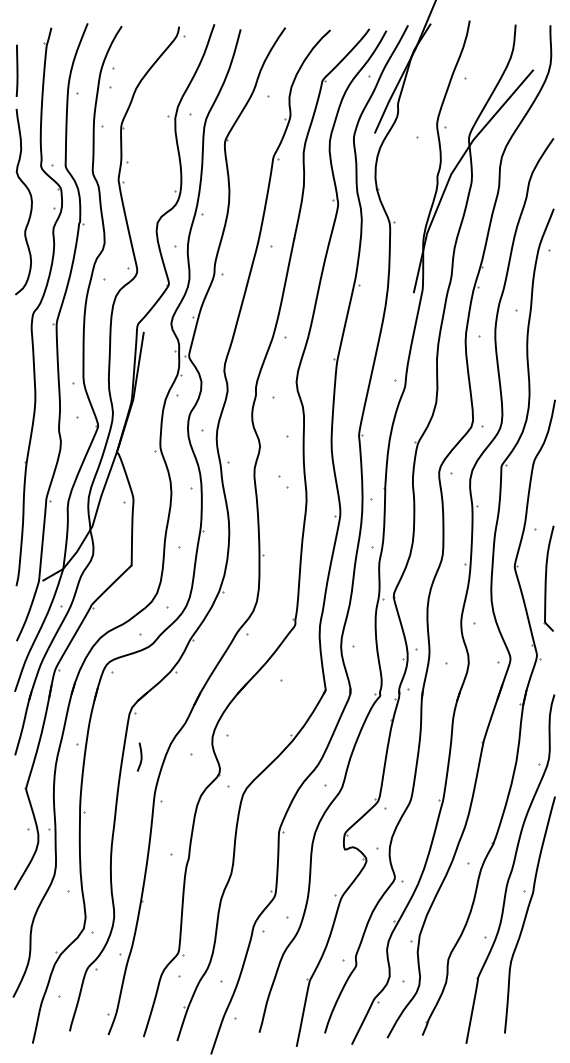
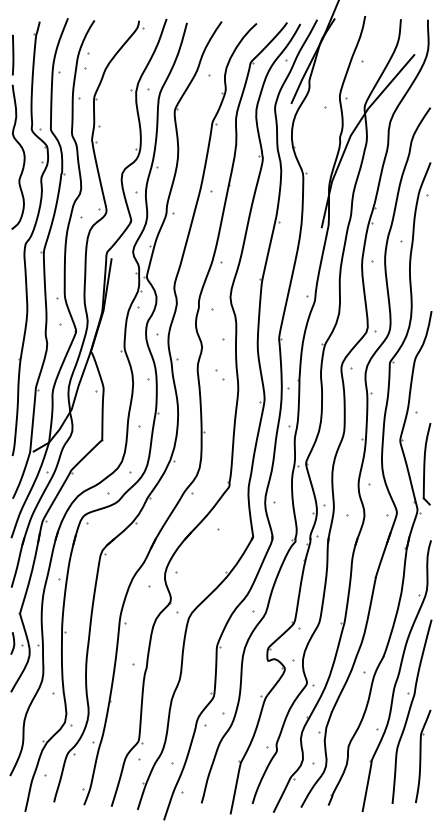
part: (548, 578) -> (426, 464), moved
curve: (140, 756) -> (13, 642), moved
part: (544, 972) -> (423, 756), added

